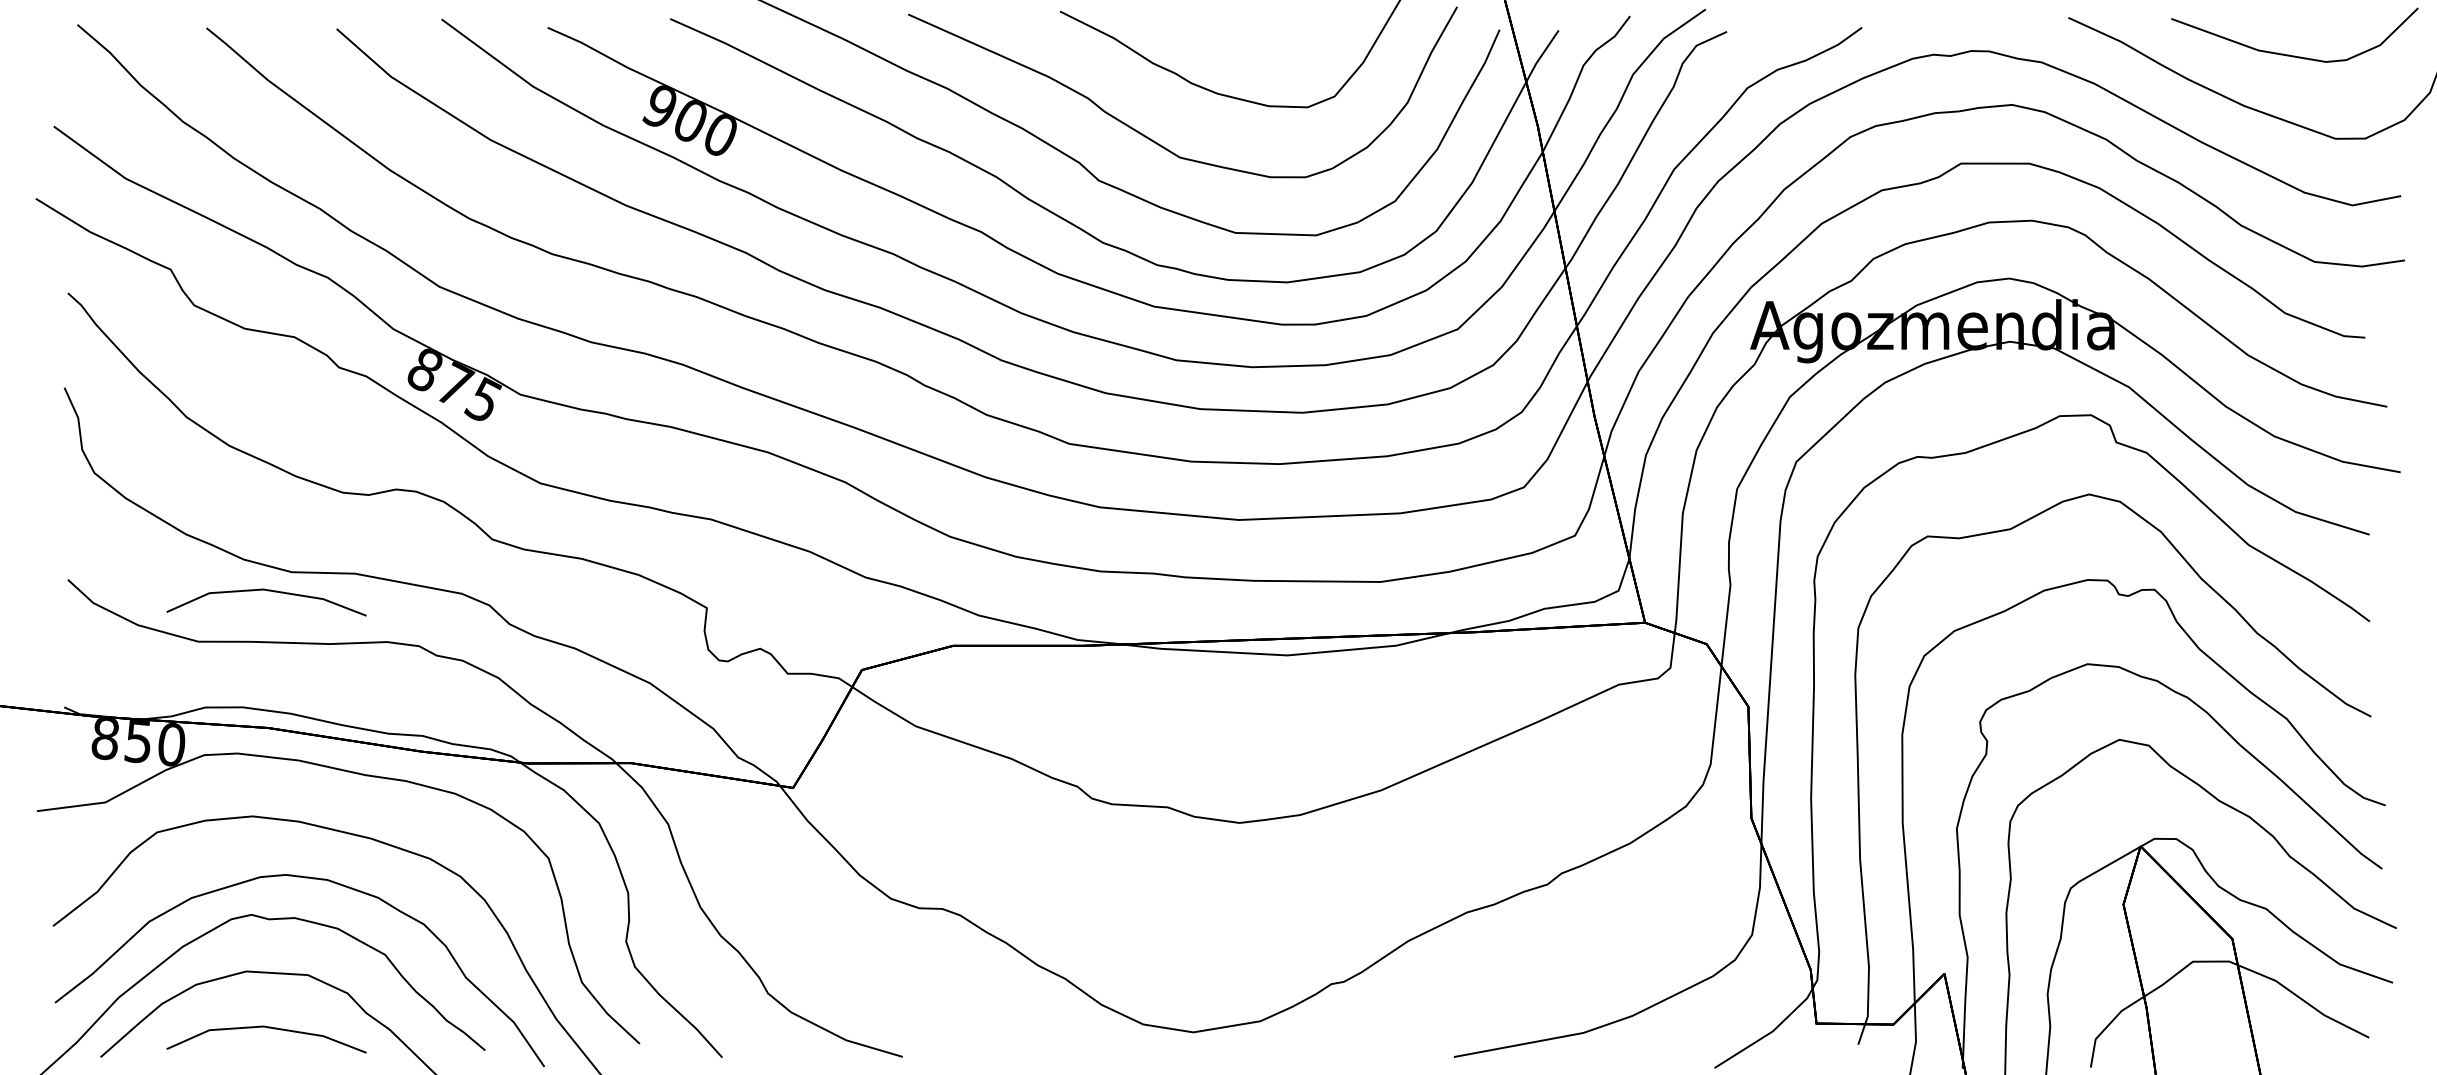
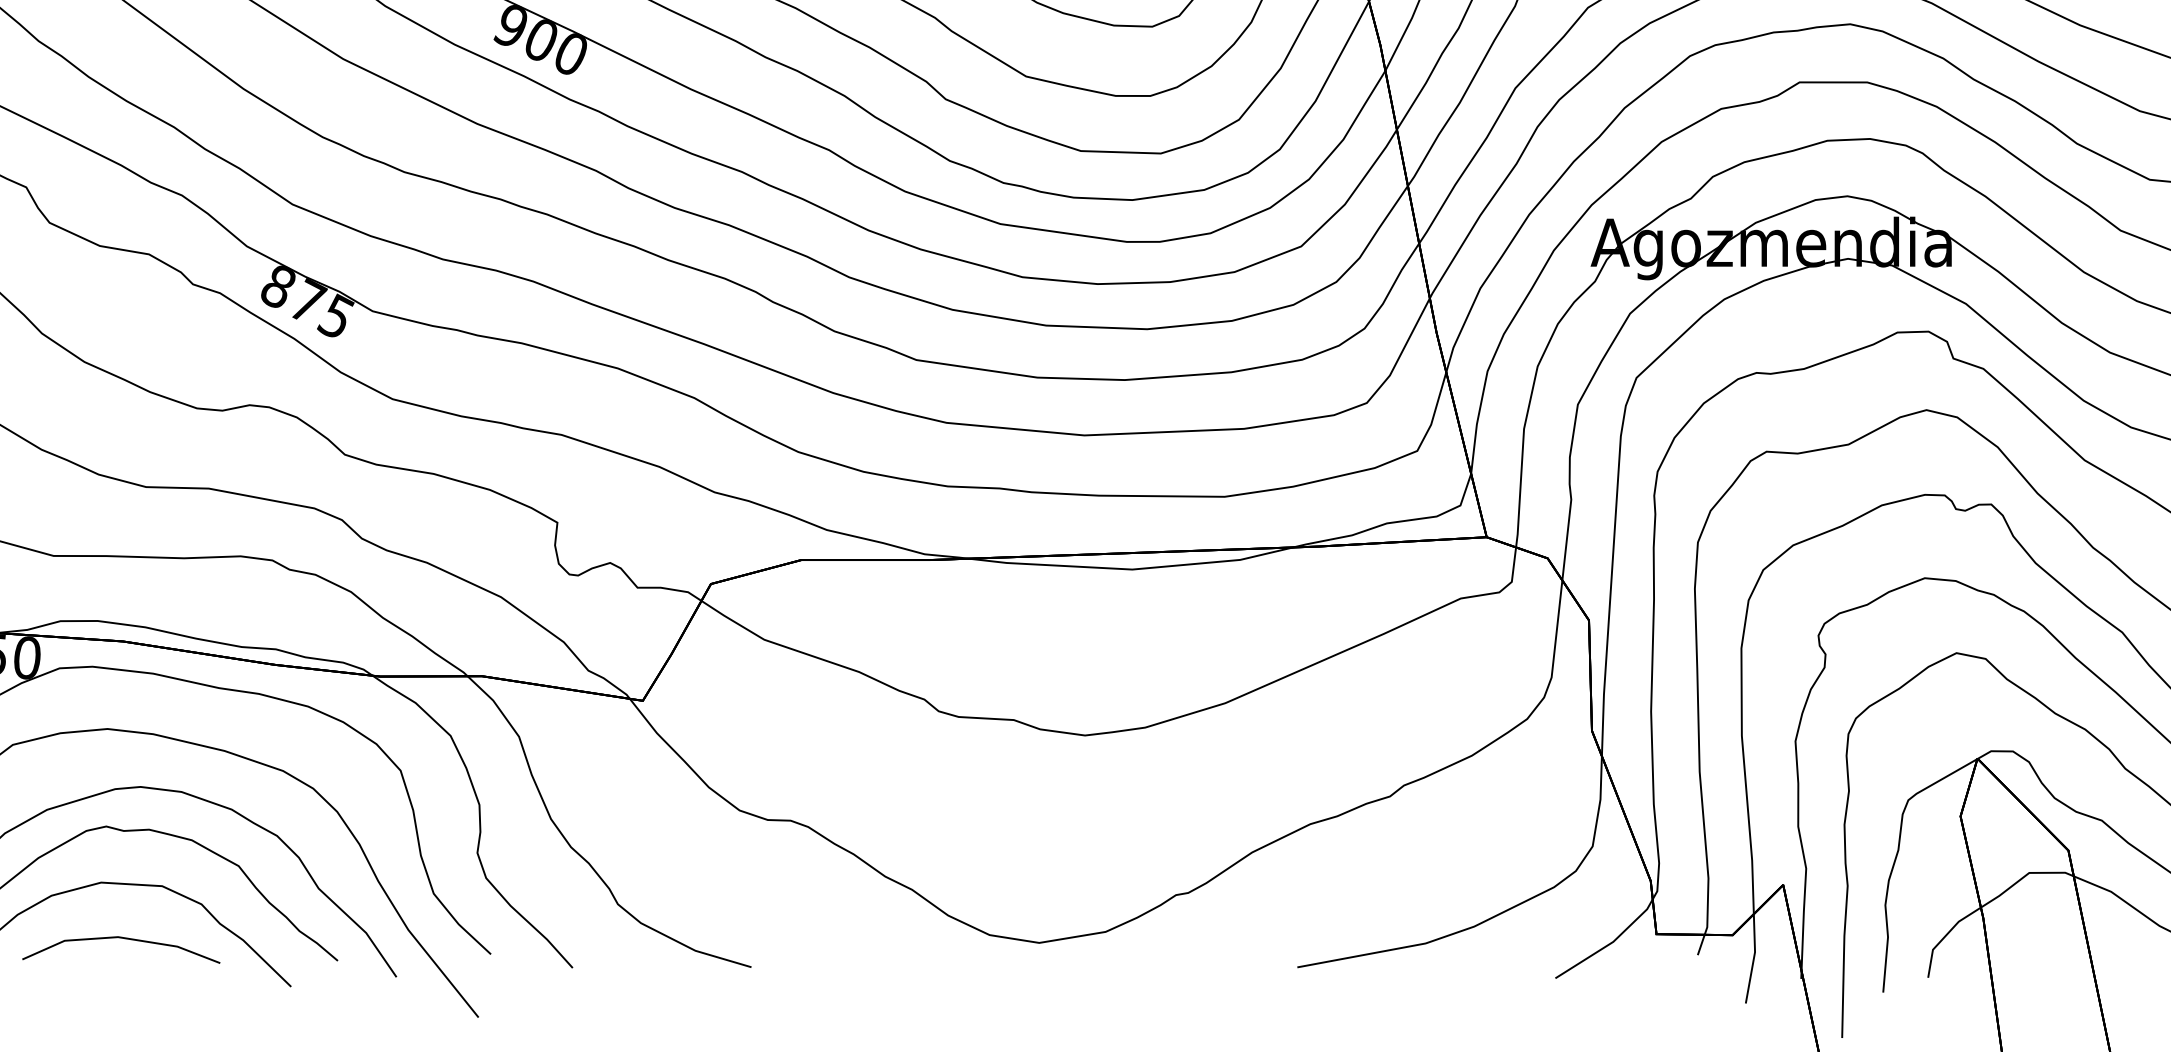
line: (267, 591) -> (122, 506), removed

